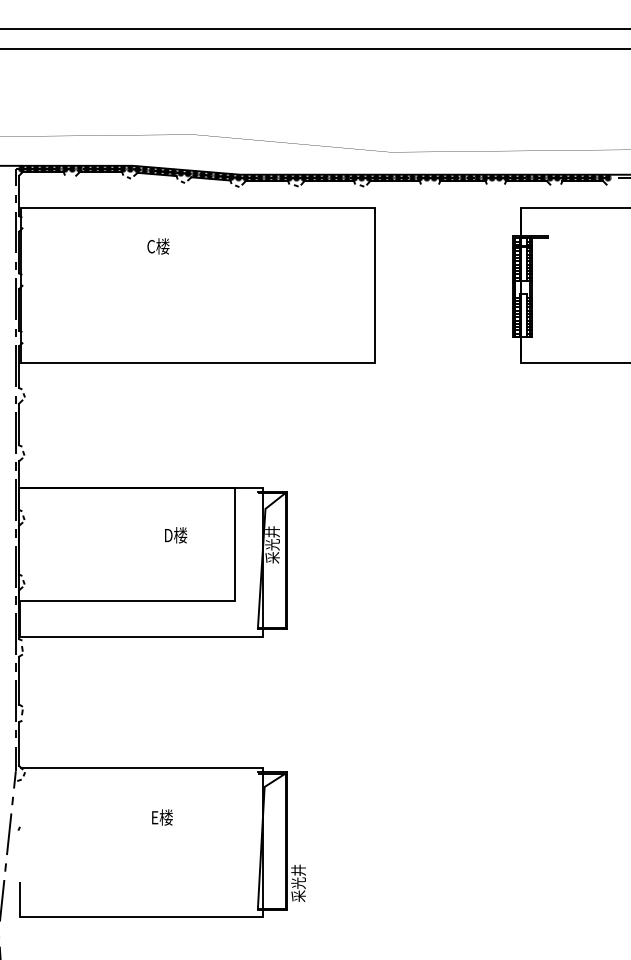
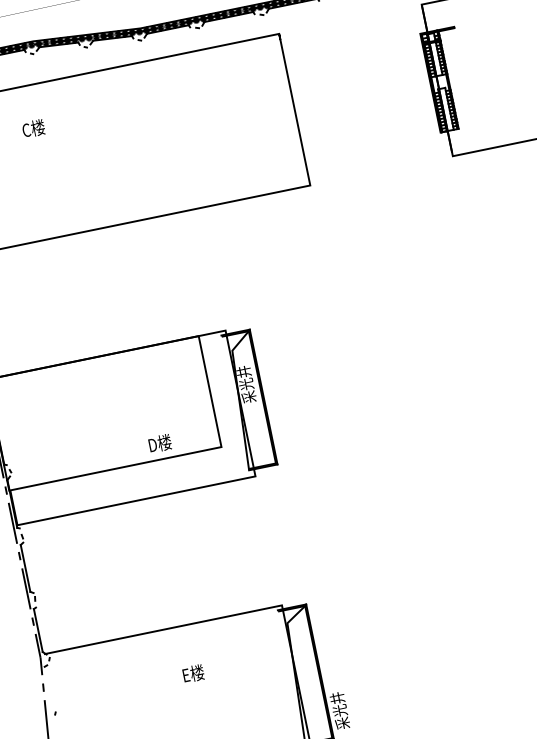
text: (158, 246) -> (33, 128), moved
text: (176, 535) -> (160, 443), moved

